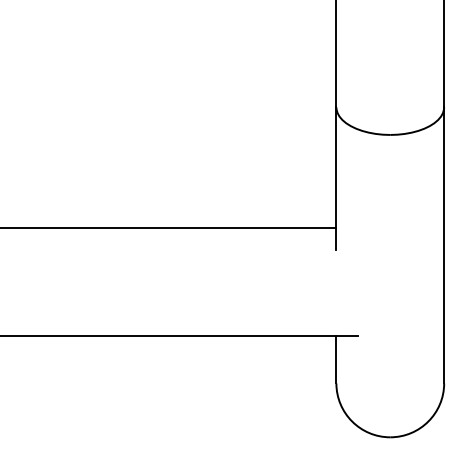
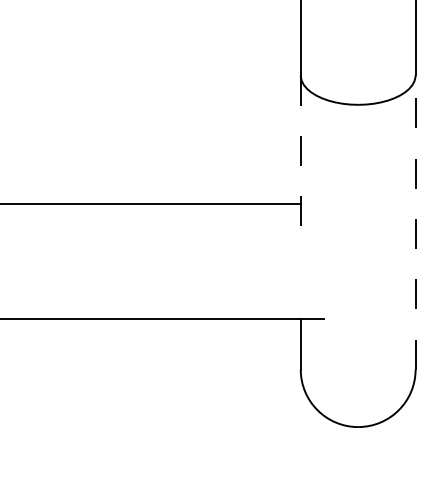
line: (336, 179) -> (300, 152), solid -> dashed
line: (444, 244) -> (415, 221), solid -> dashed

